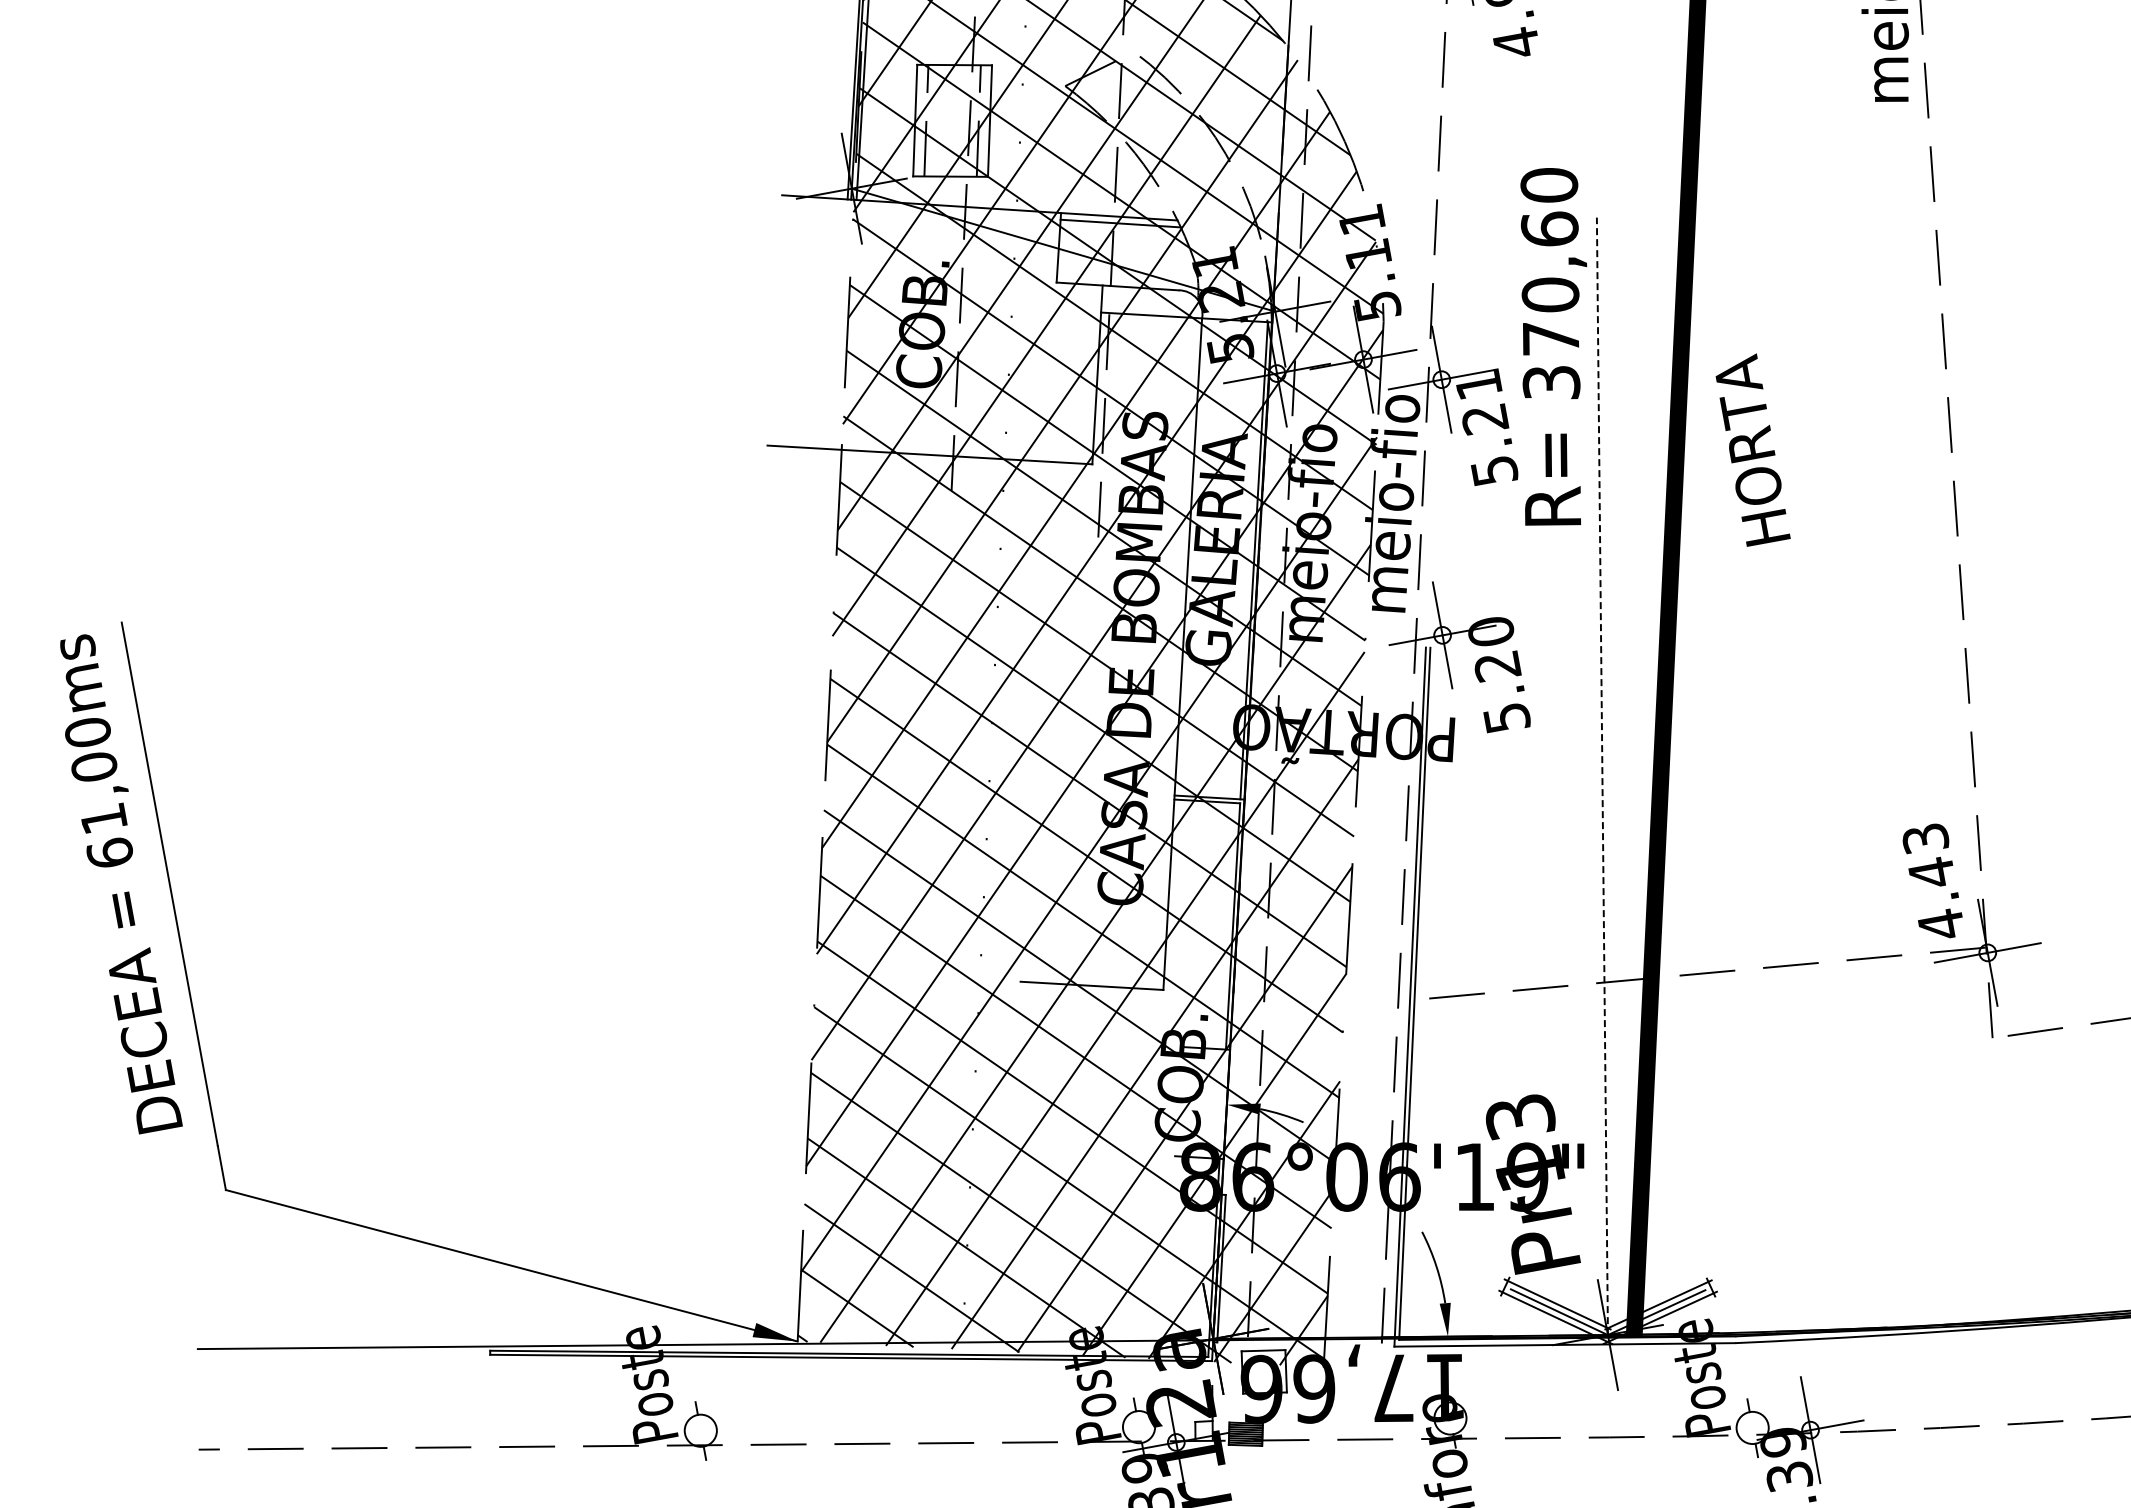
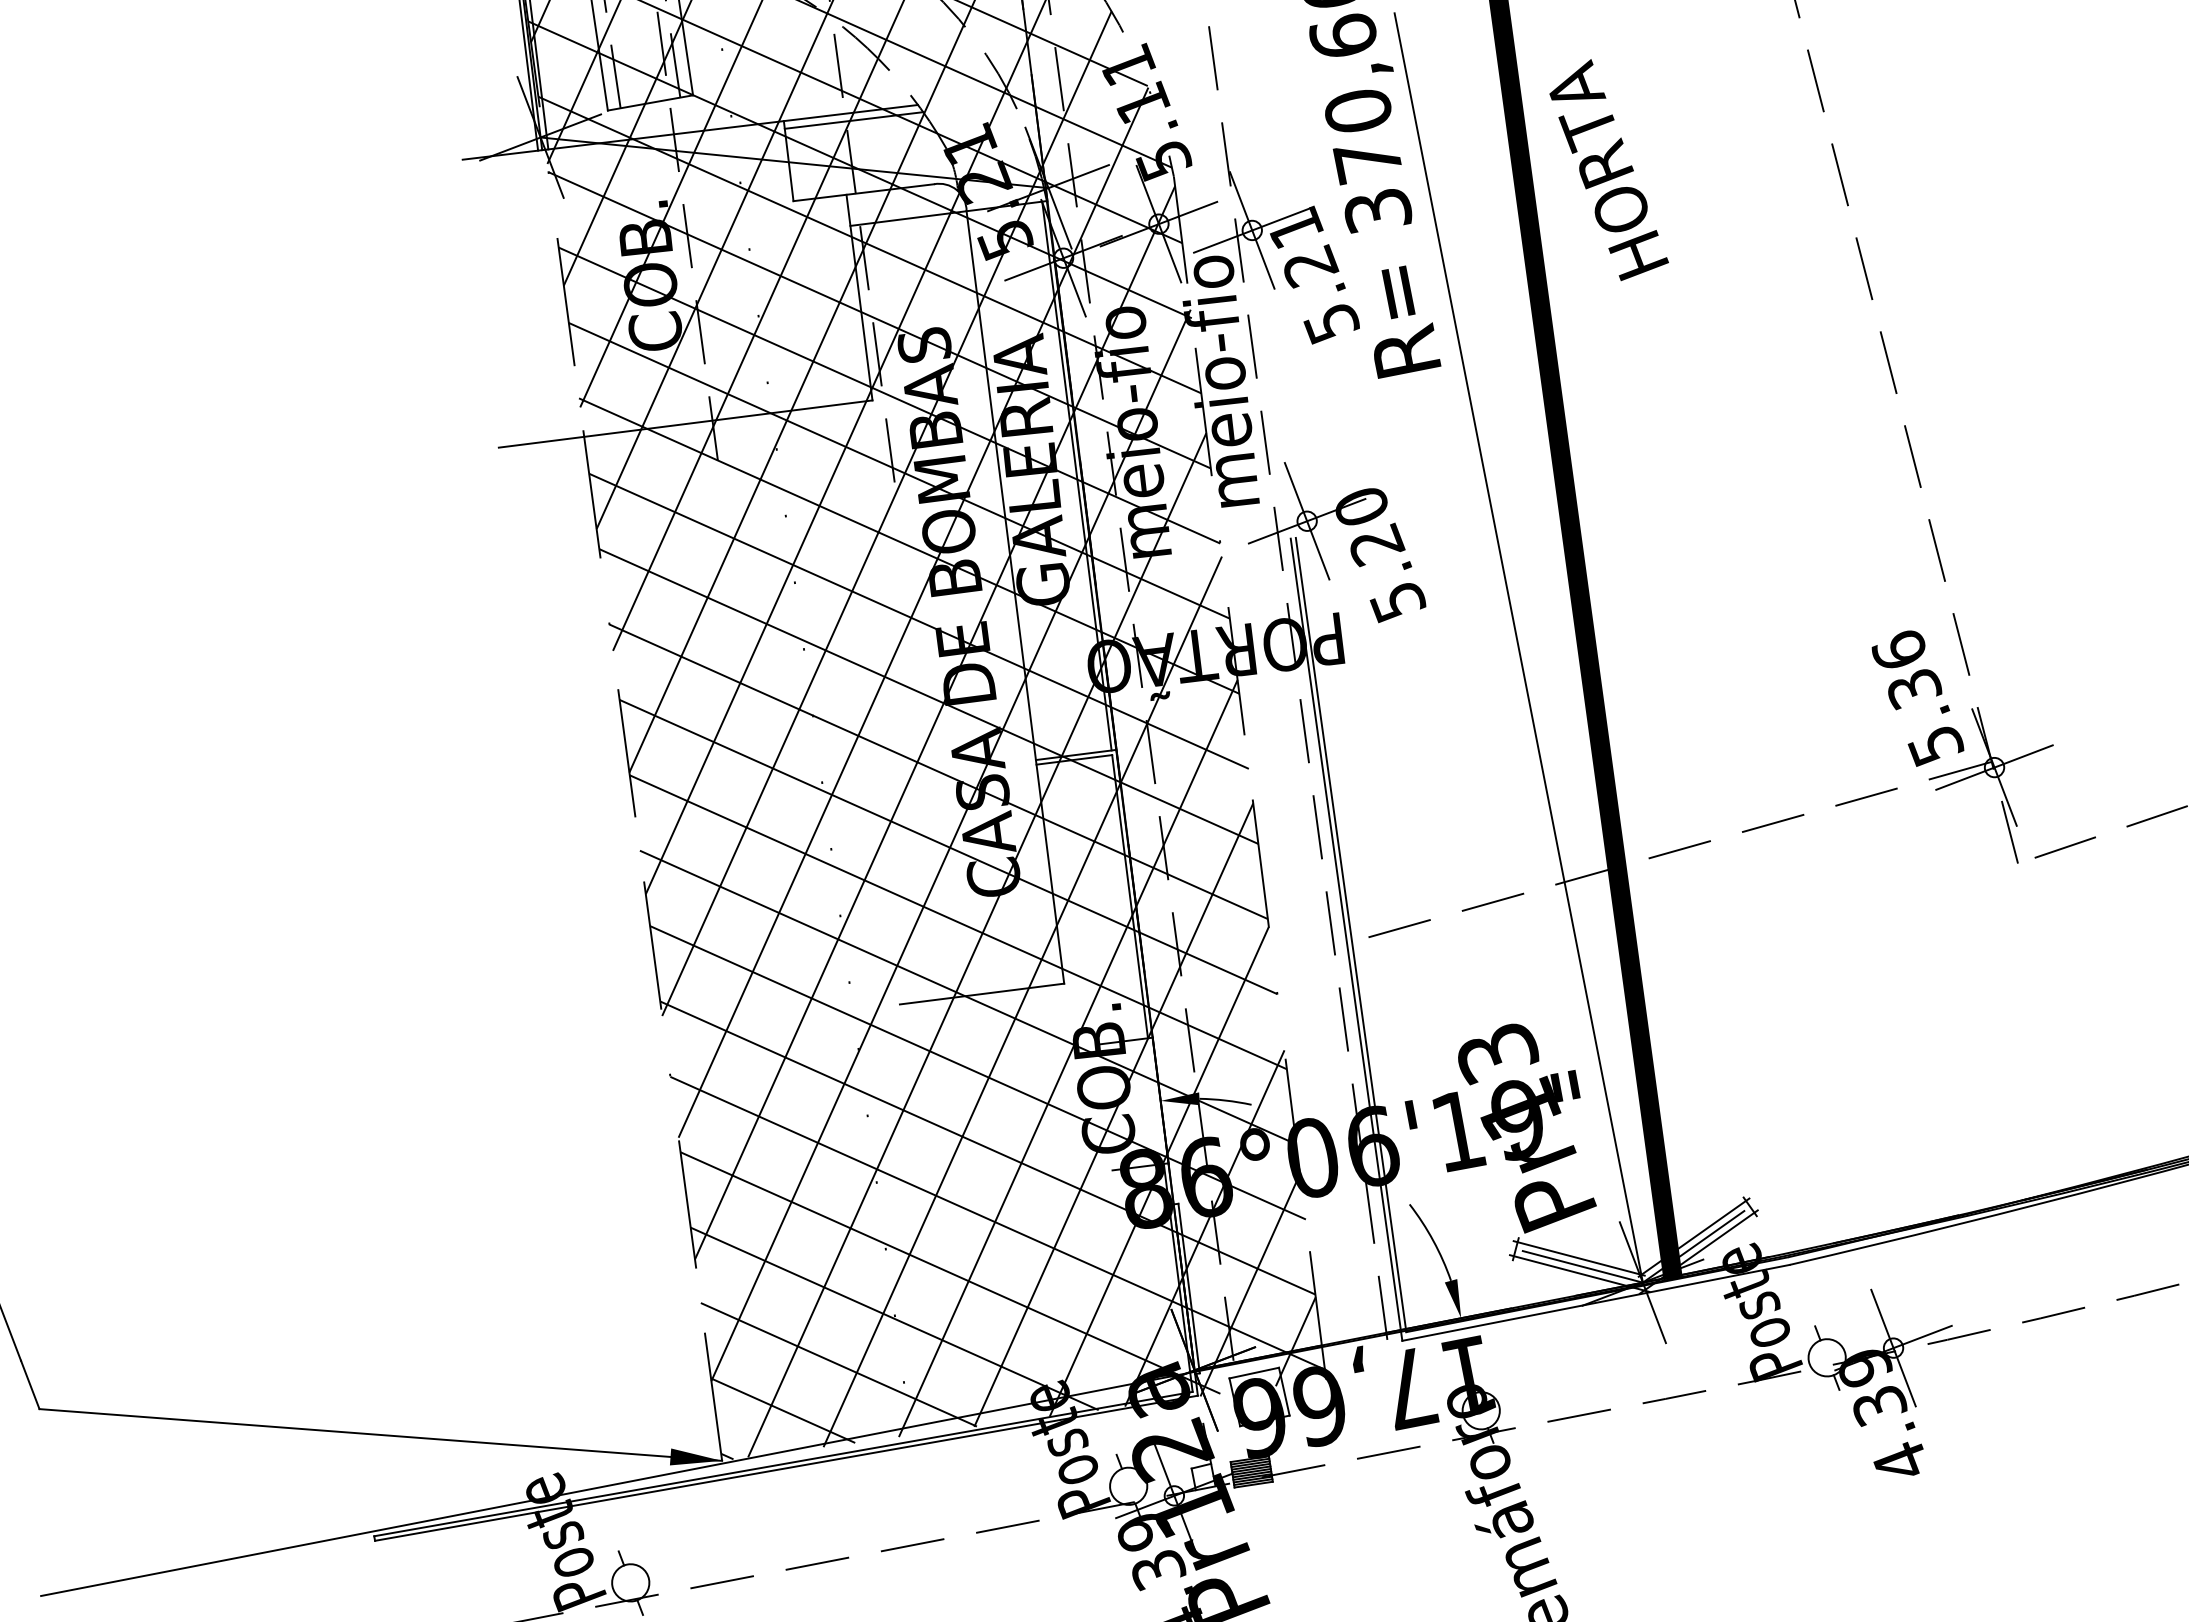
text: (1752, 449) -> (1606, 169), moved
line: (1602, 776) -> (1518, 648), dashed -> solid
text: (1933, 881) -> (1917, 697), 4.43 -> 5.36

